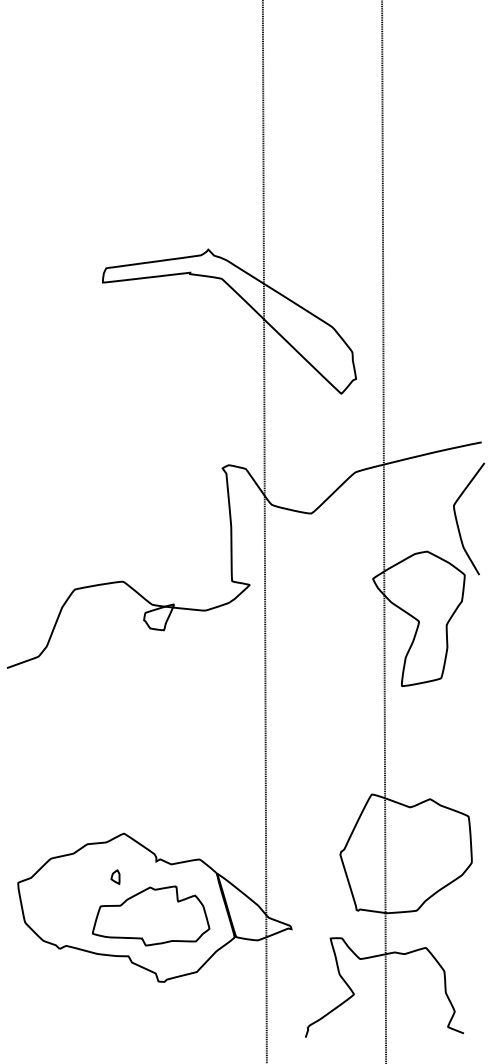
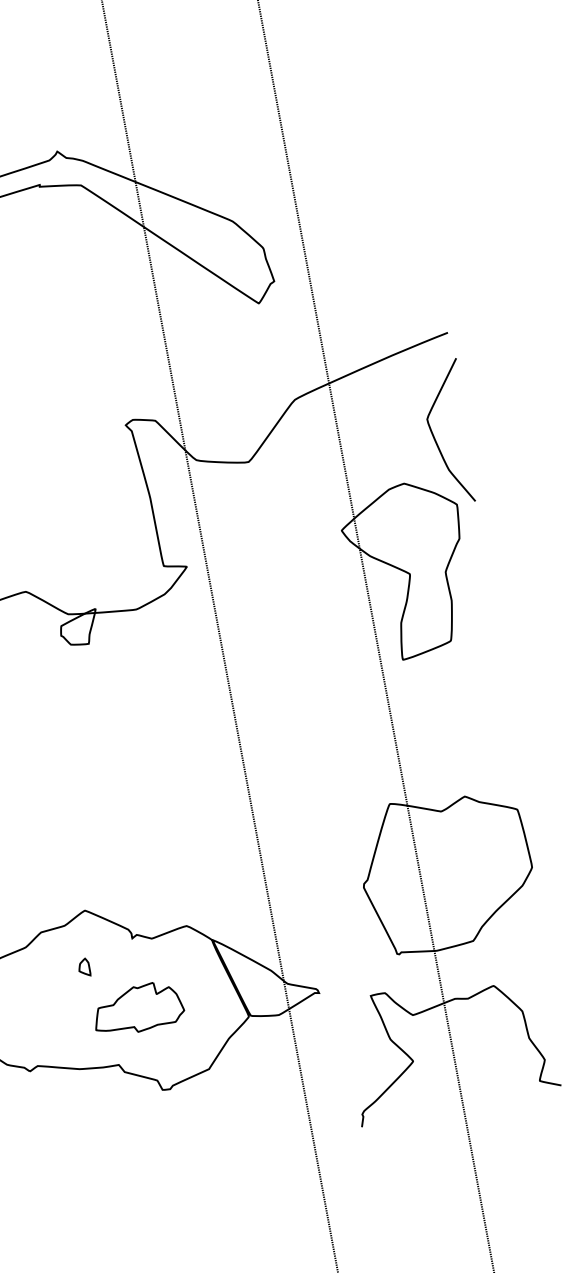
part: (150, 915) -> (137, 1008), size x0.6

